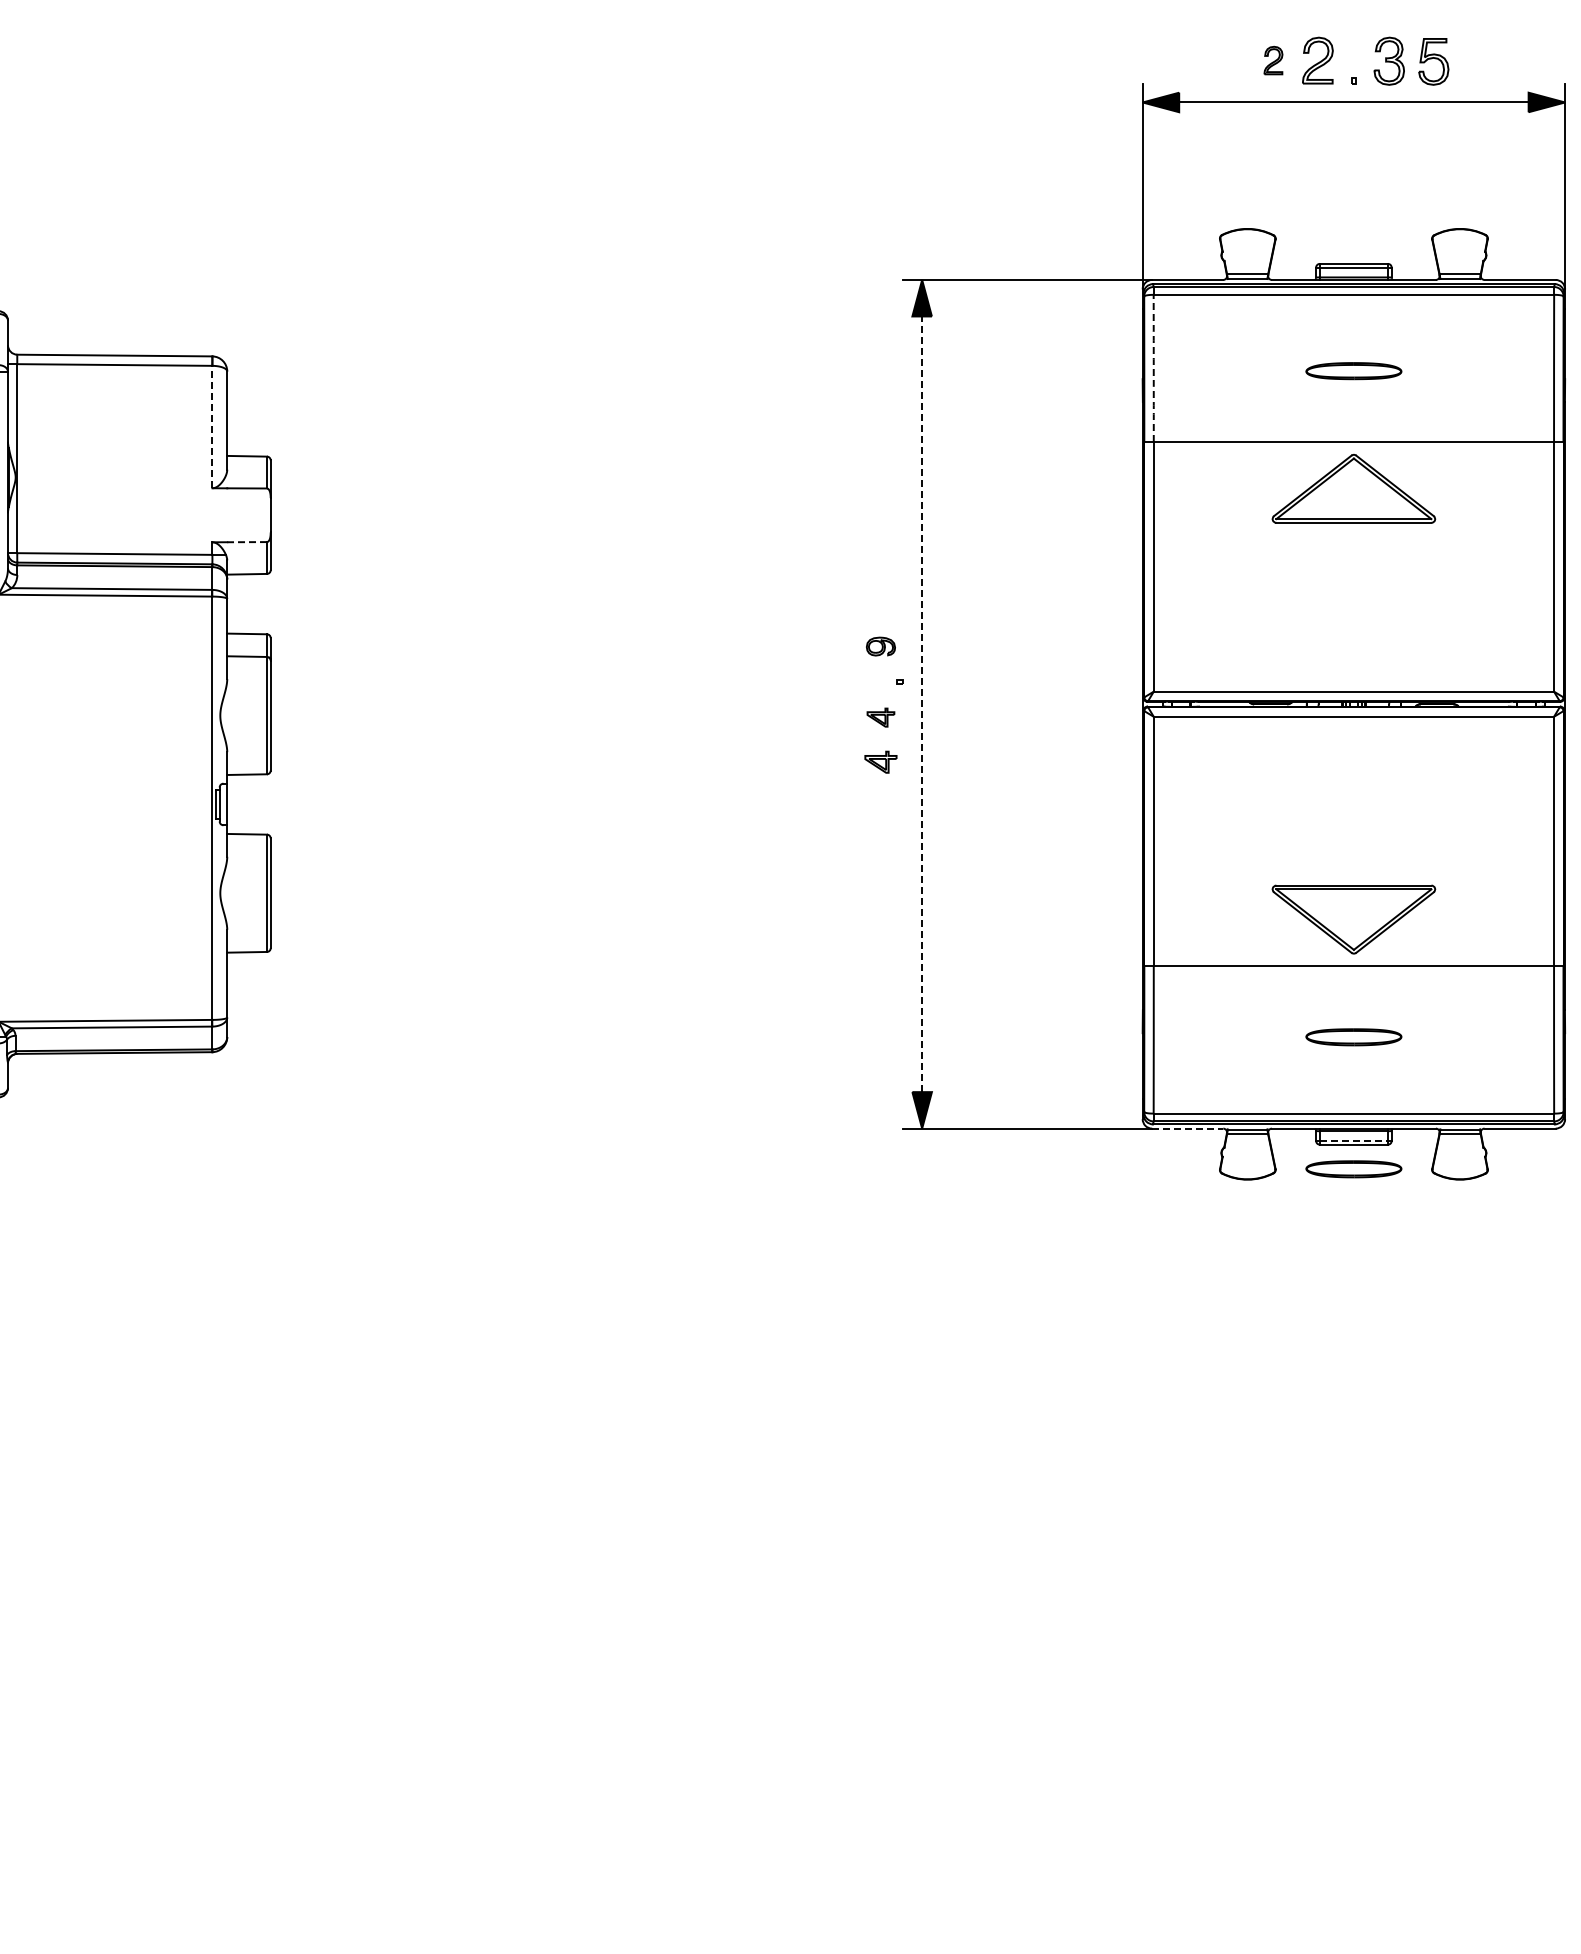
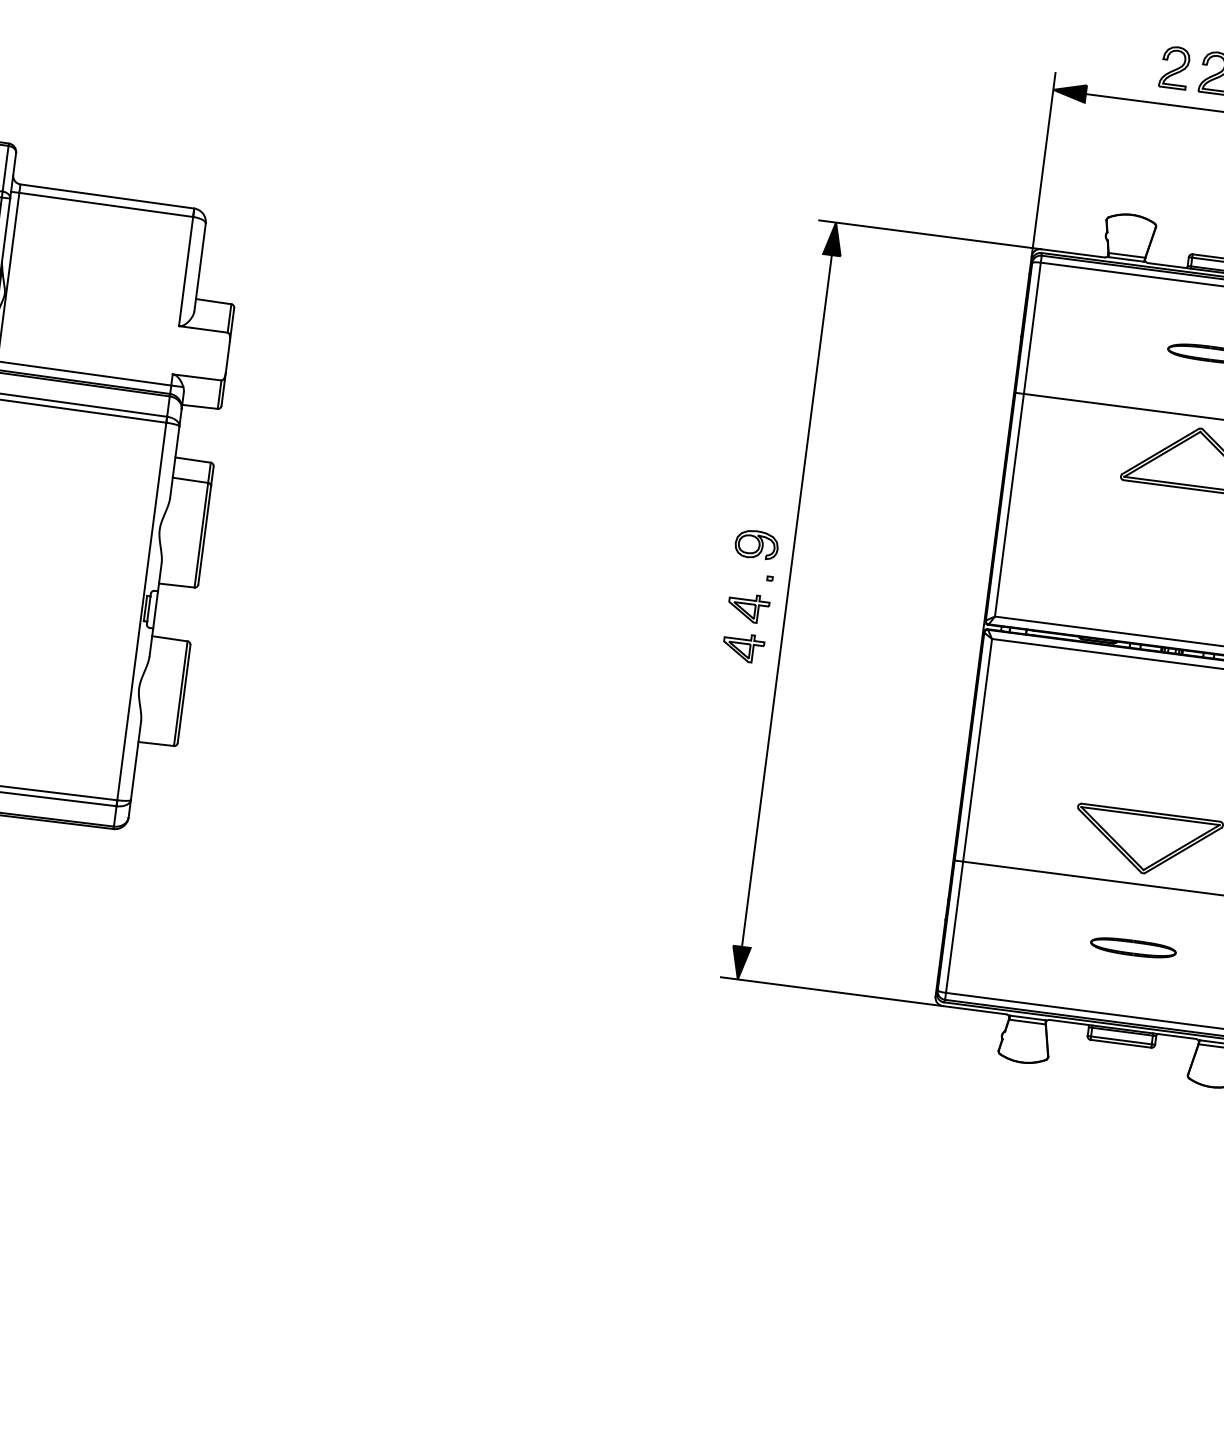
part: (1273, 60) -> (1174, 67), size x1.67
arc: (1153, 368) -> (1032, 328), dashed -> solid
line: (212, 426) -> (186, 271), dashed -> solid
line: (247, 542) -> (204, 378), dashed -> solid
part: (880, 646) -> (756, 544), size x1.67
line: (922, 704) -> (787, 601), dashed -> solid
part: (880, 717) -> (748, 607), size x1.67
part: (880, 762) -> (743, 648), size x1.43
line: (1187, 1128) -> (974, 1010), dashed -> solid
line: (1354, 1140) -> (1121, 1040), dashed -> solid
part: (1353, 1169) -> (1117, 1065), removed

